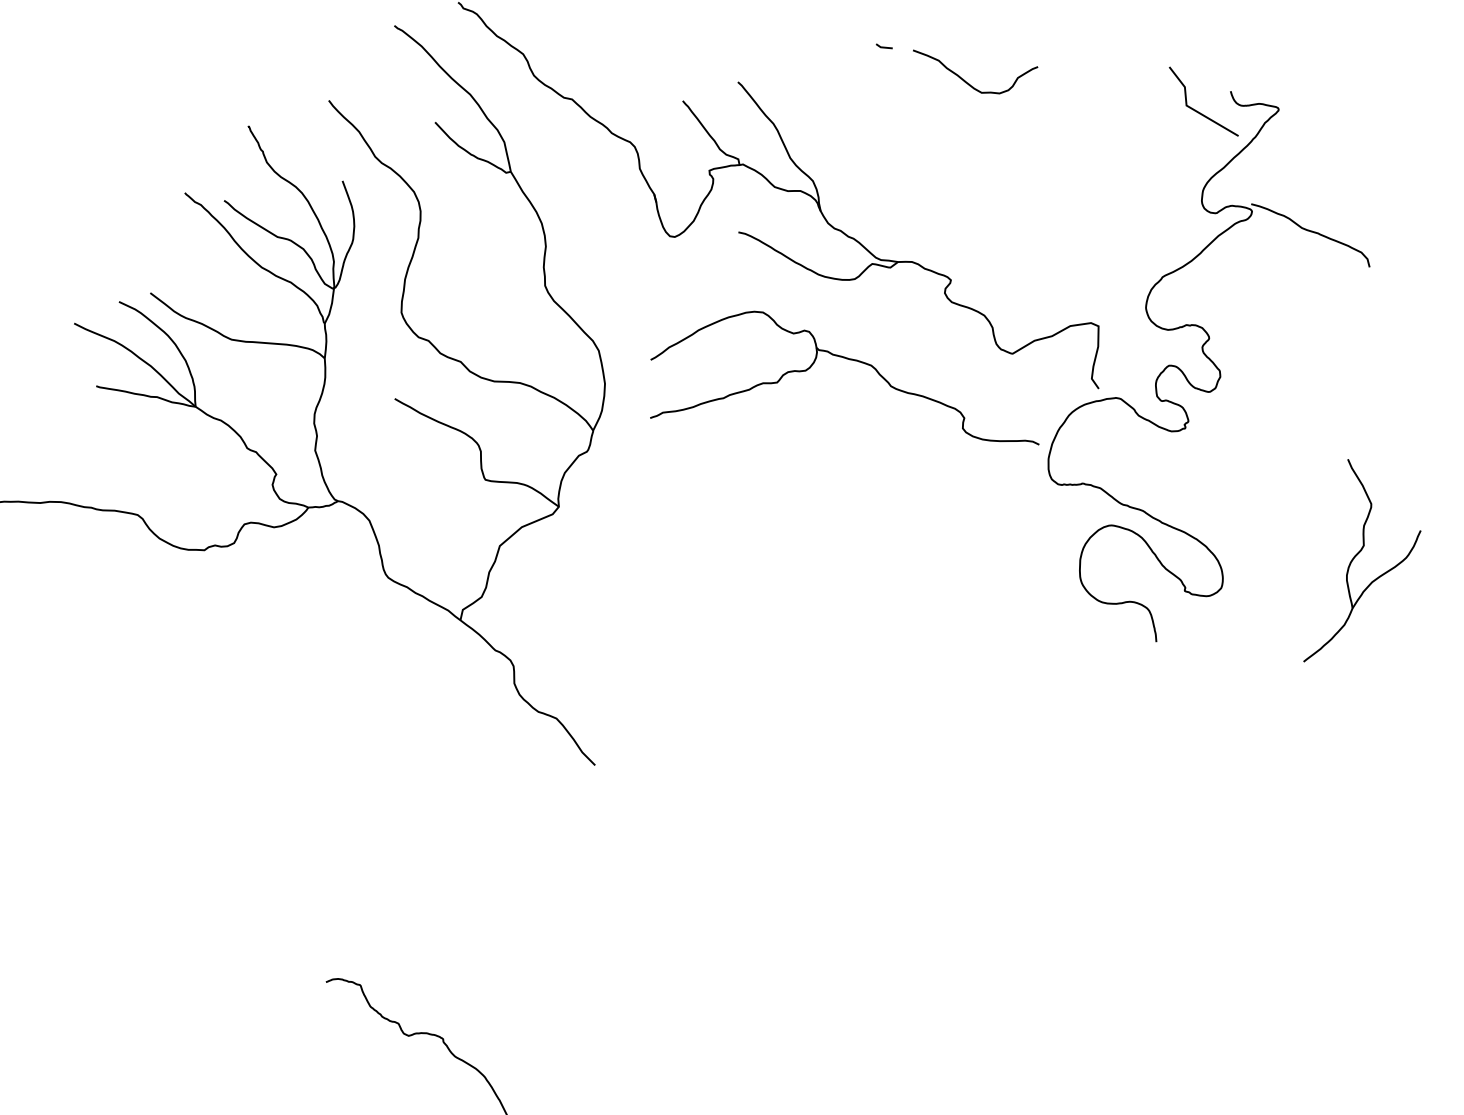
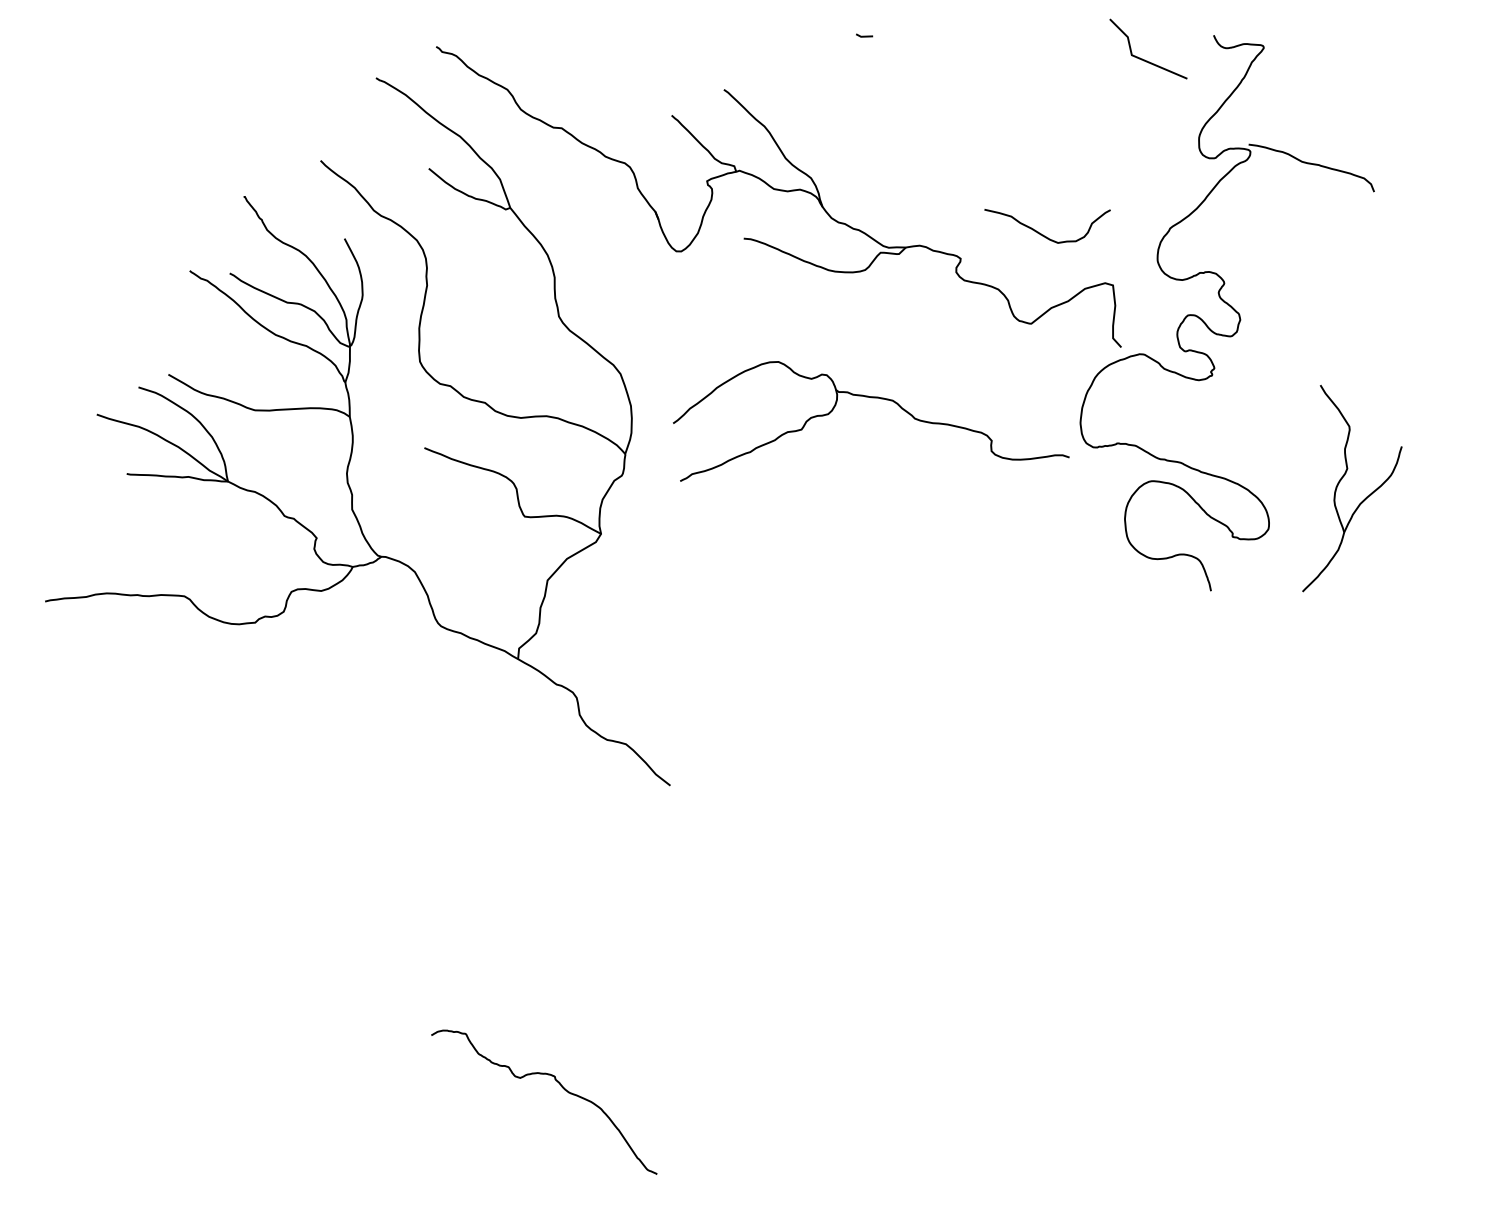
curve: (968, 82) -> (1043, 234), moved
line: (1196, 110) -> (1142, 58), moved
part: (850, 360) -> (871, 398), moved
part: (1355, 558) -> (1340, 482), moved

